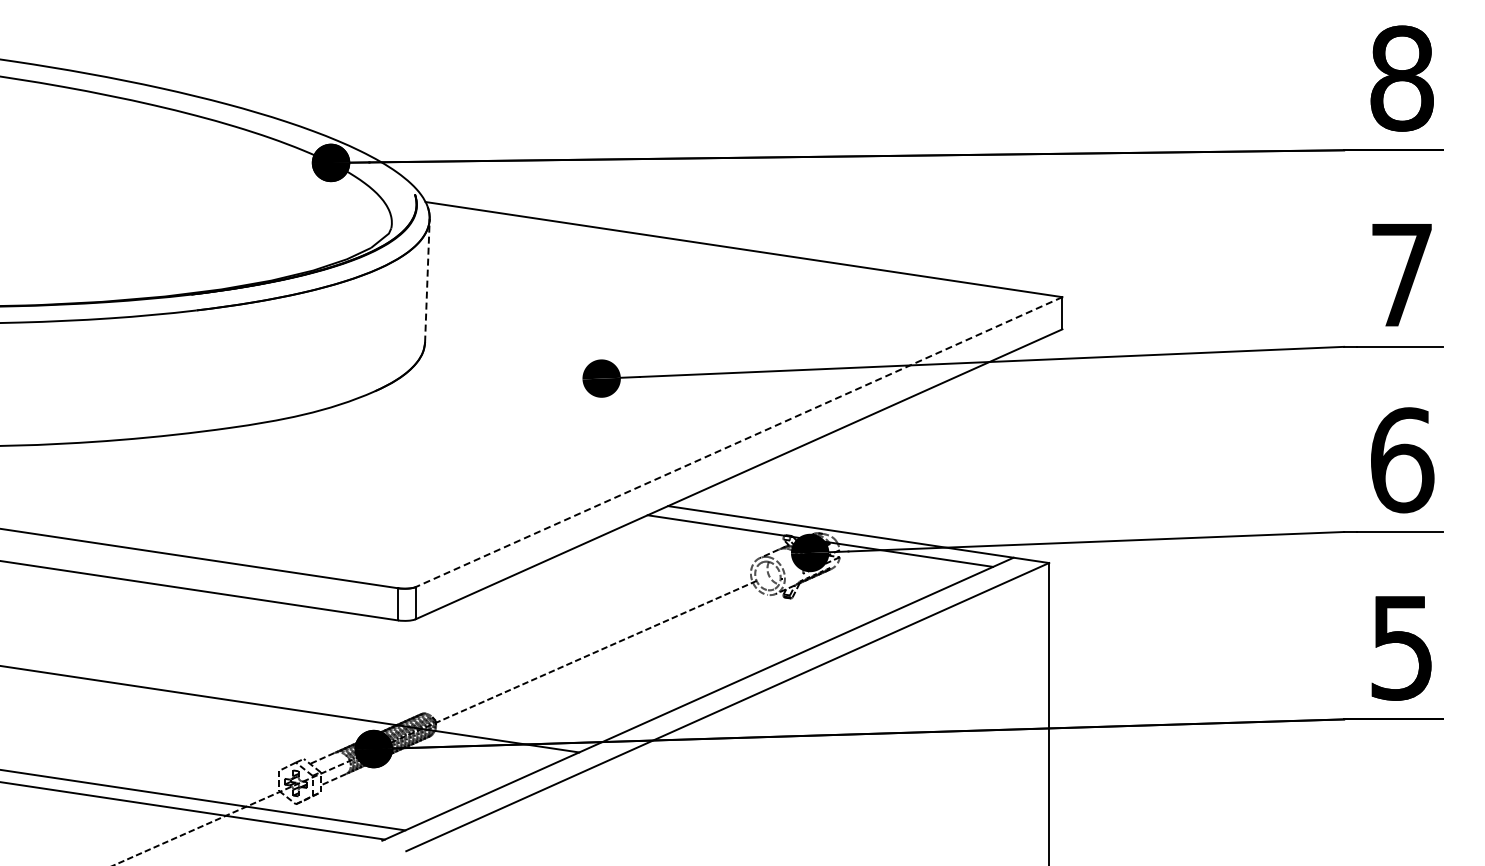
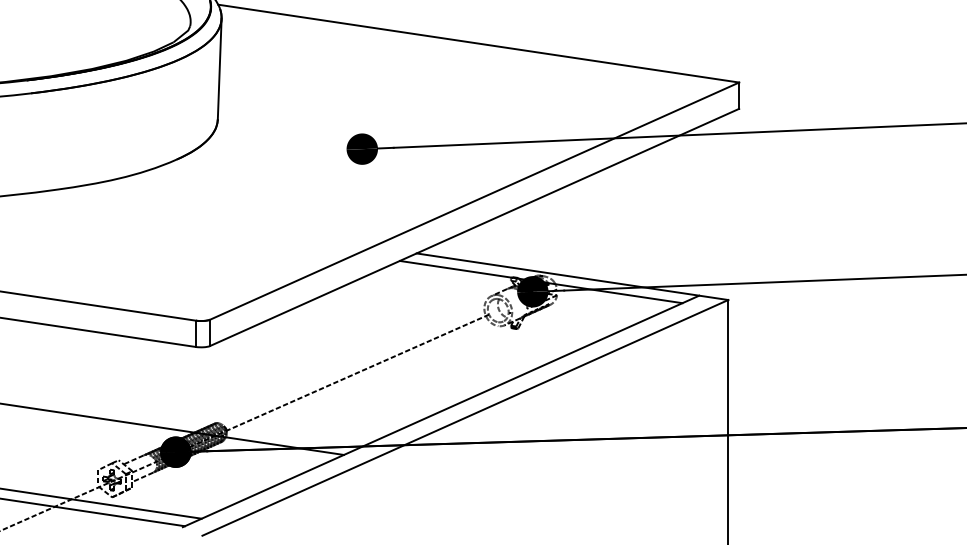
line: (427, 280) -> (219, 68), dashed -> solid
line: (738, 442) -> (474, 201), dashed -> solid

